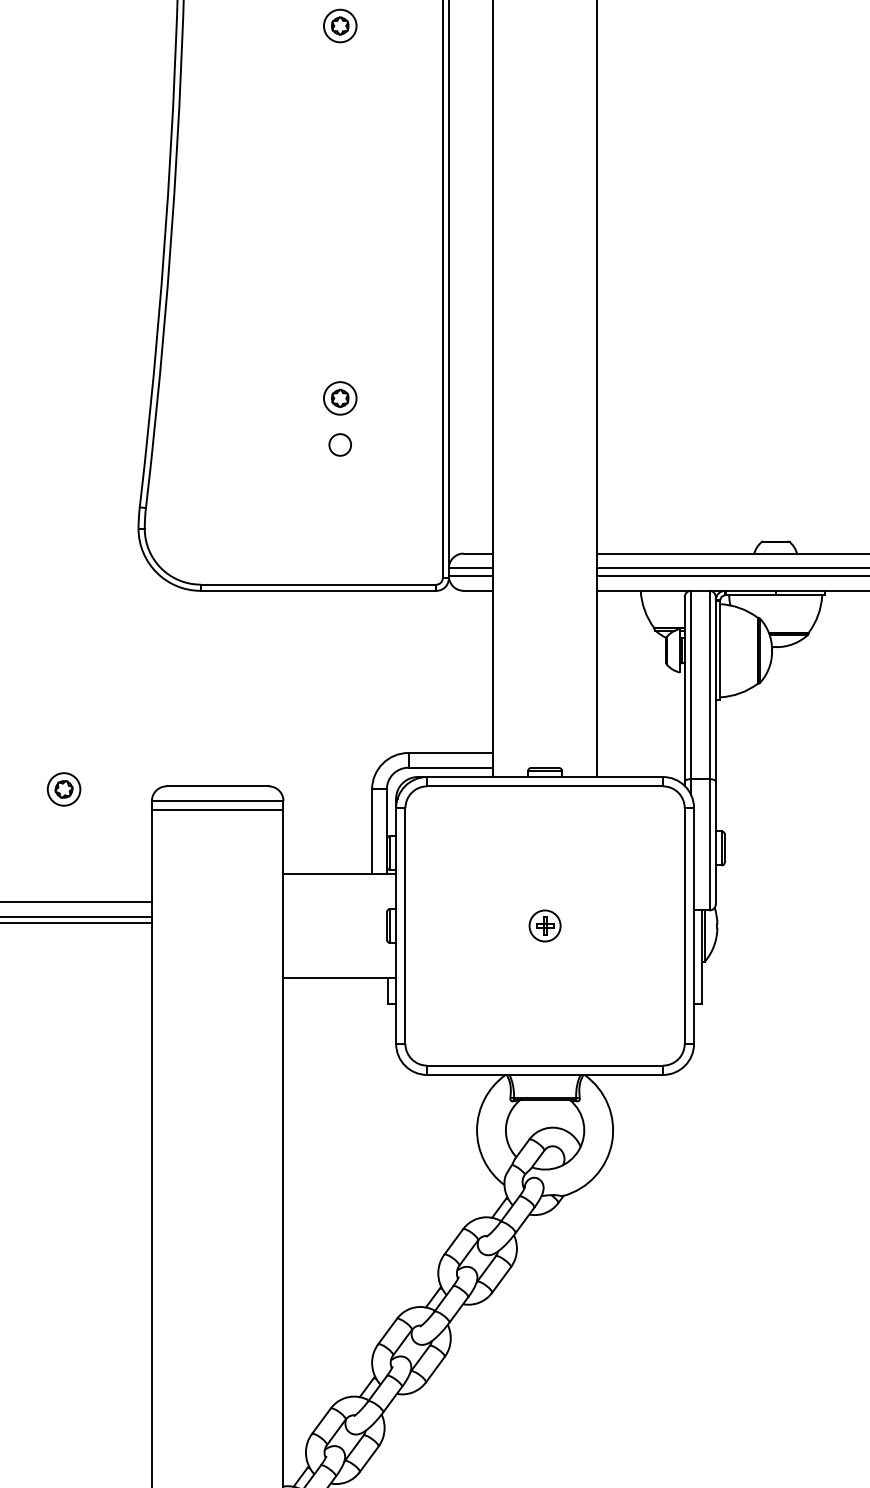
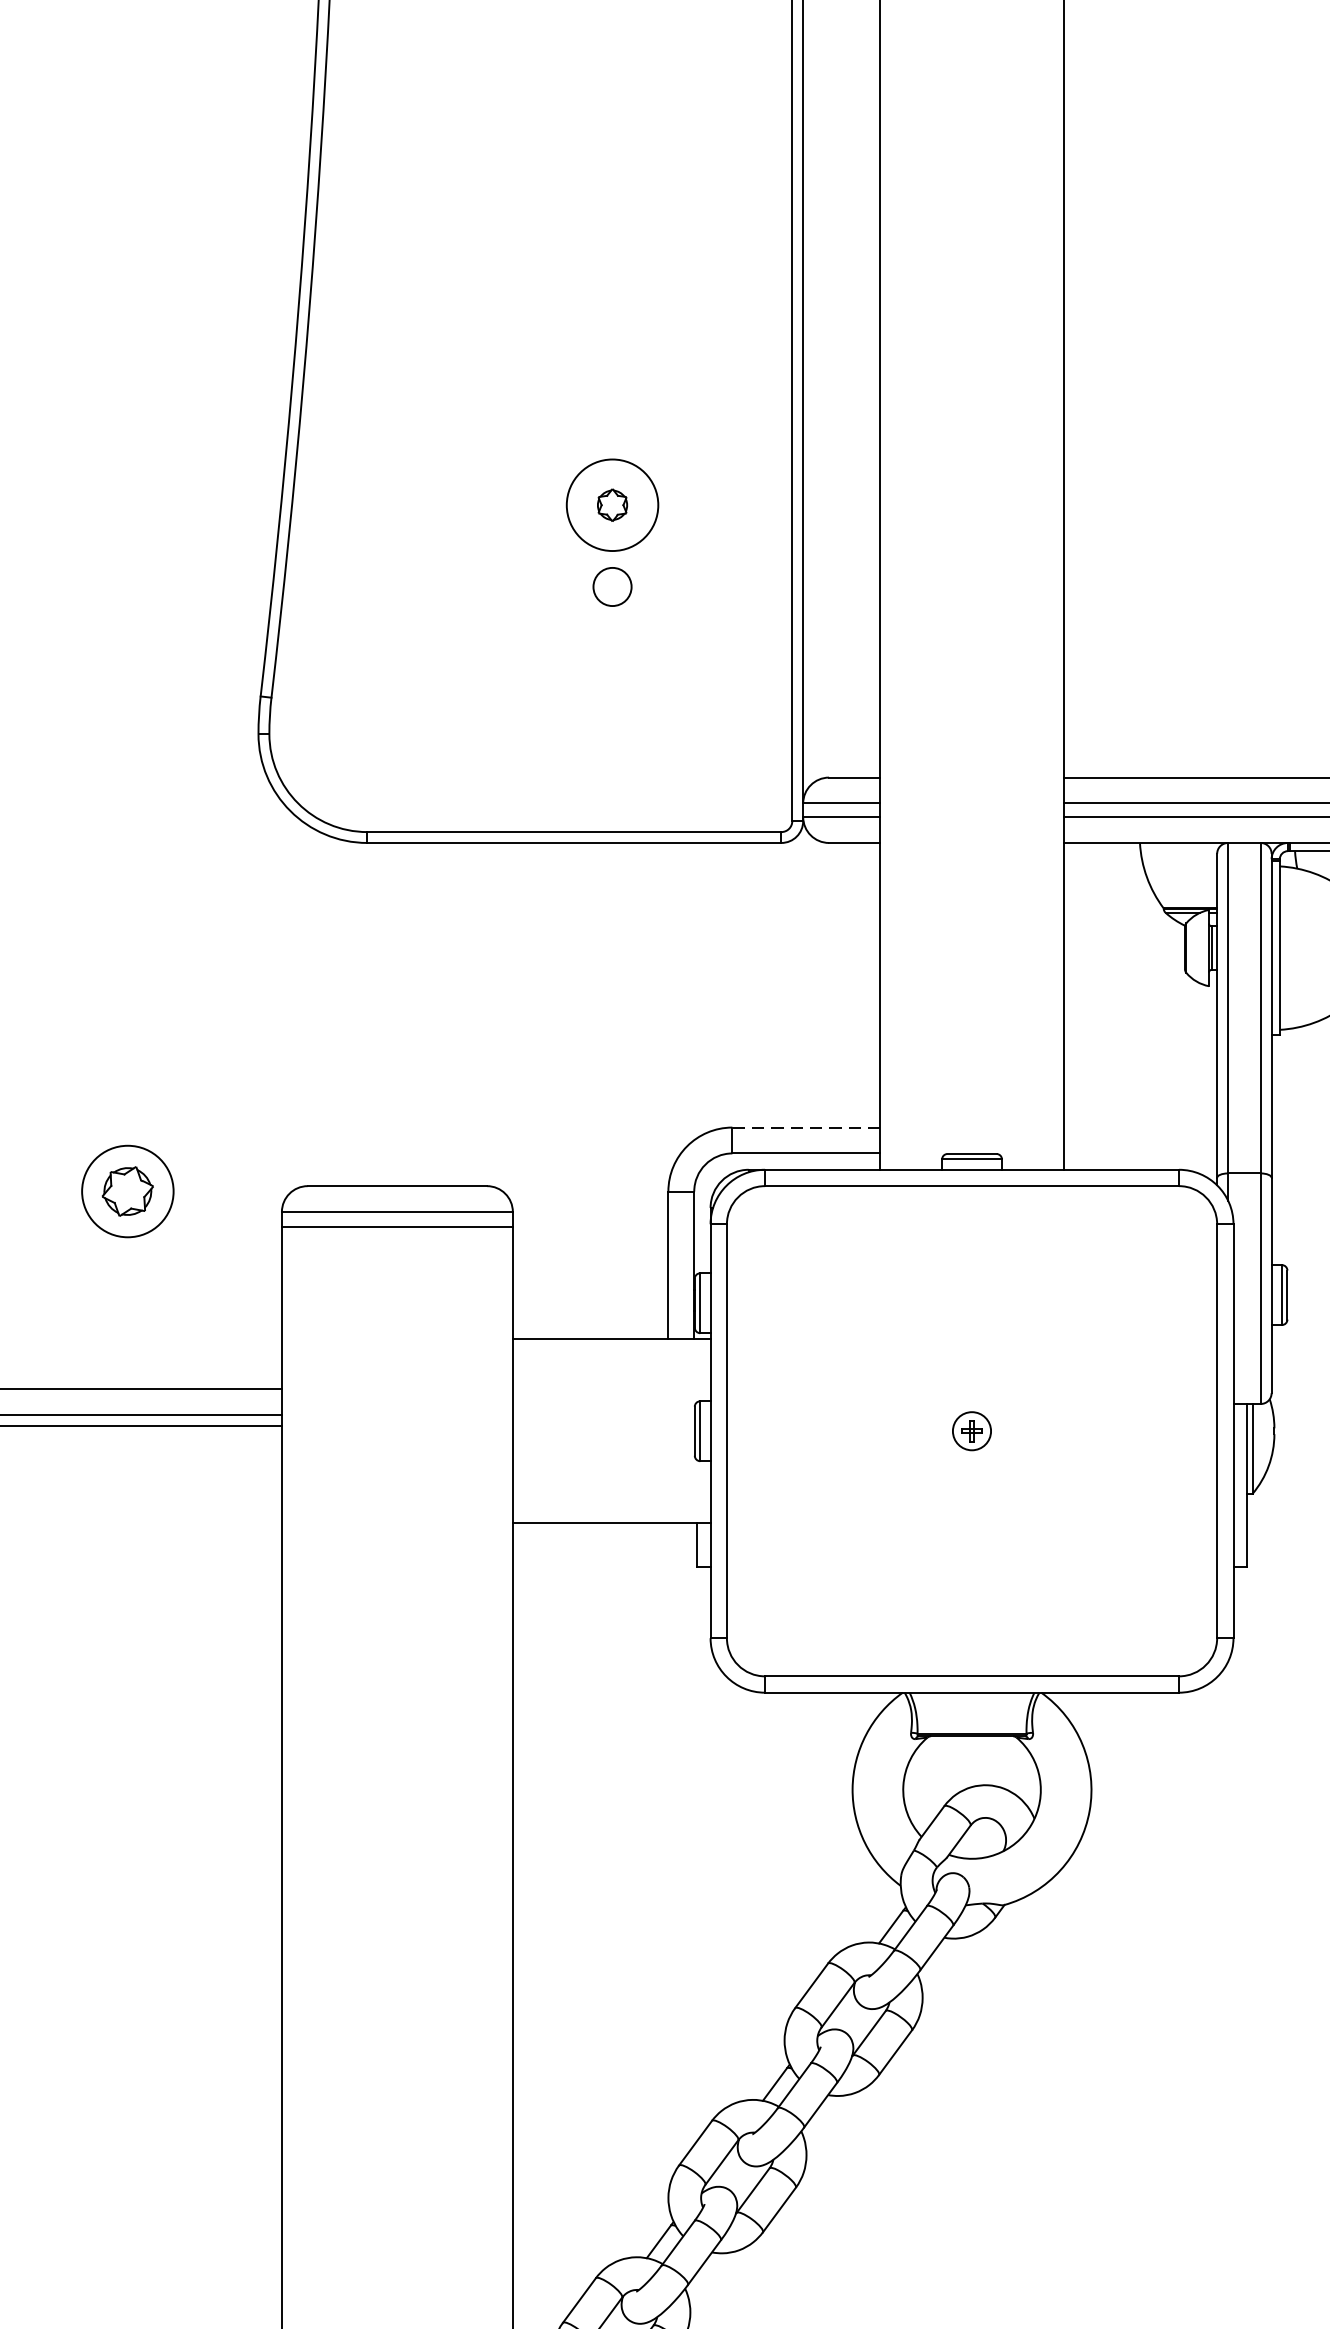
circle: (339, 398) -> (611, 505), size x1.6
line: (450, 752) -> (806, 1126), solid -> dashed
part: (63, 789) -> (126, 1191), size x1.6
part: (544, 925) -> (971, 1430), size x0.7

